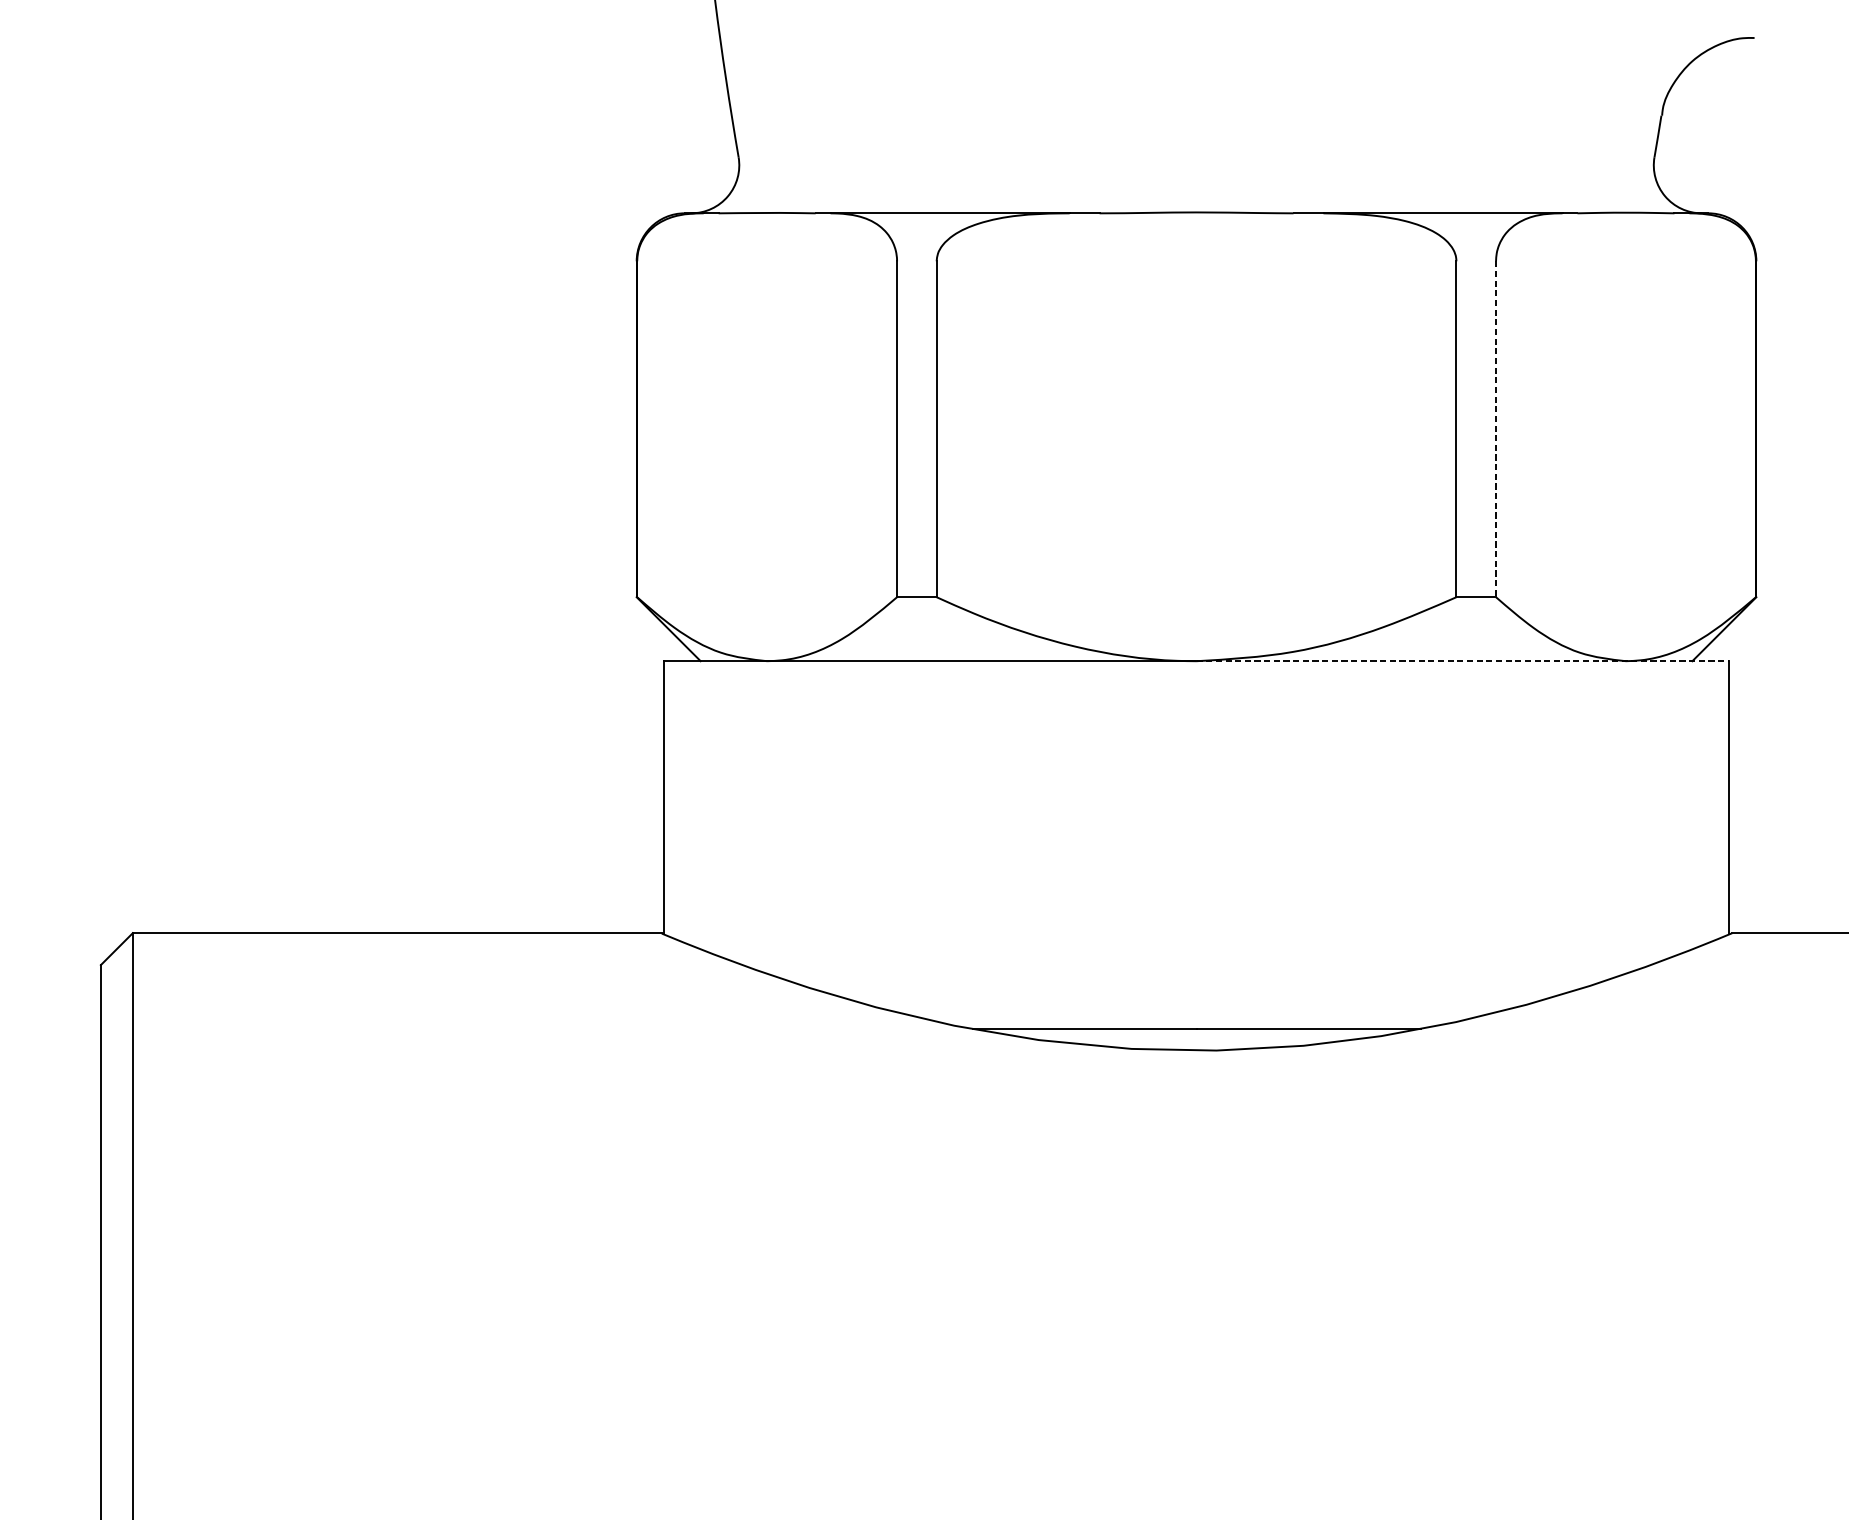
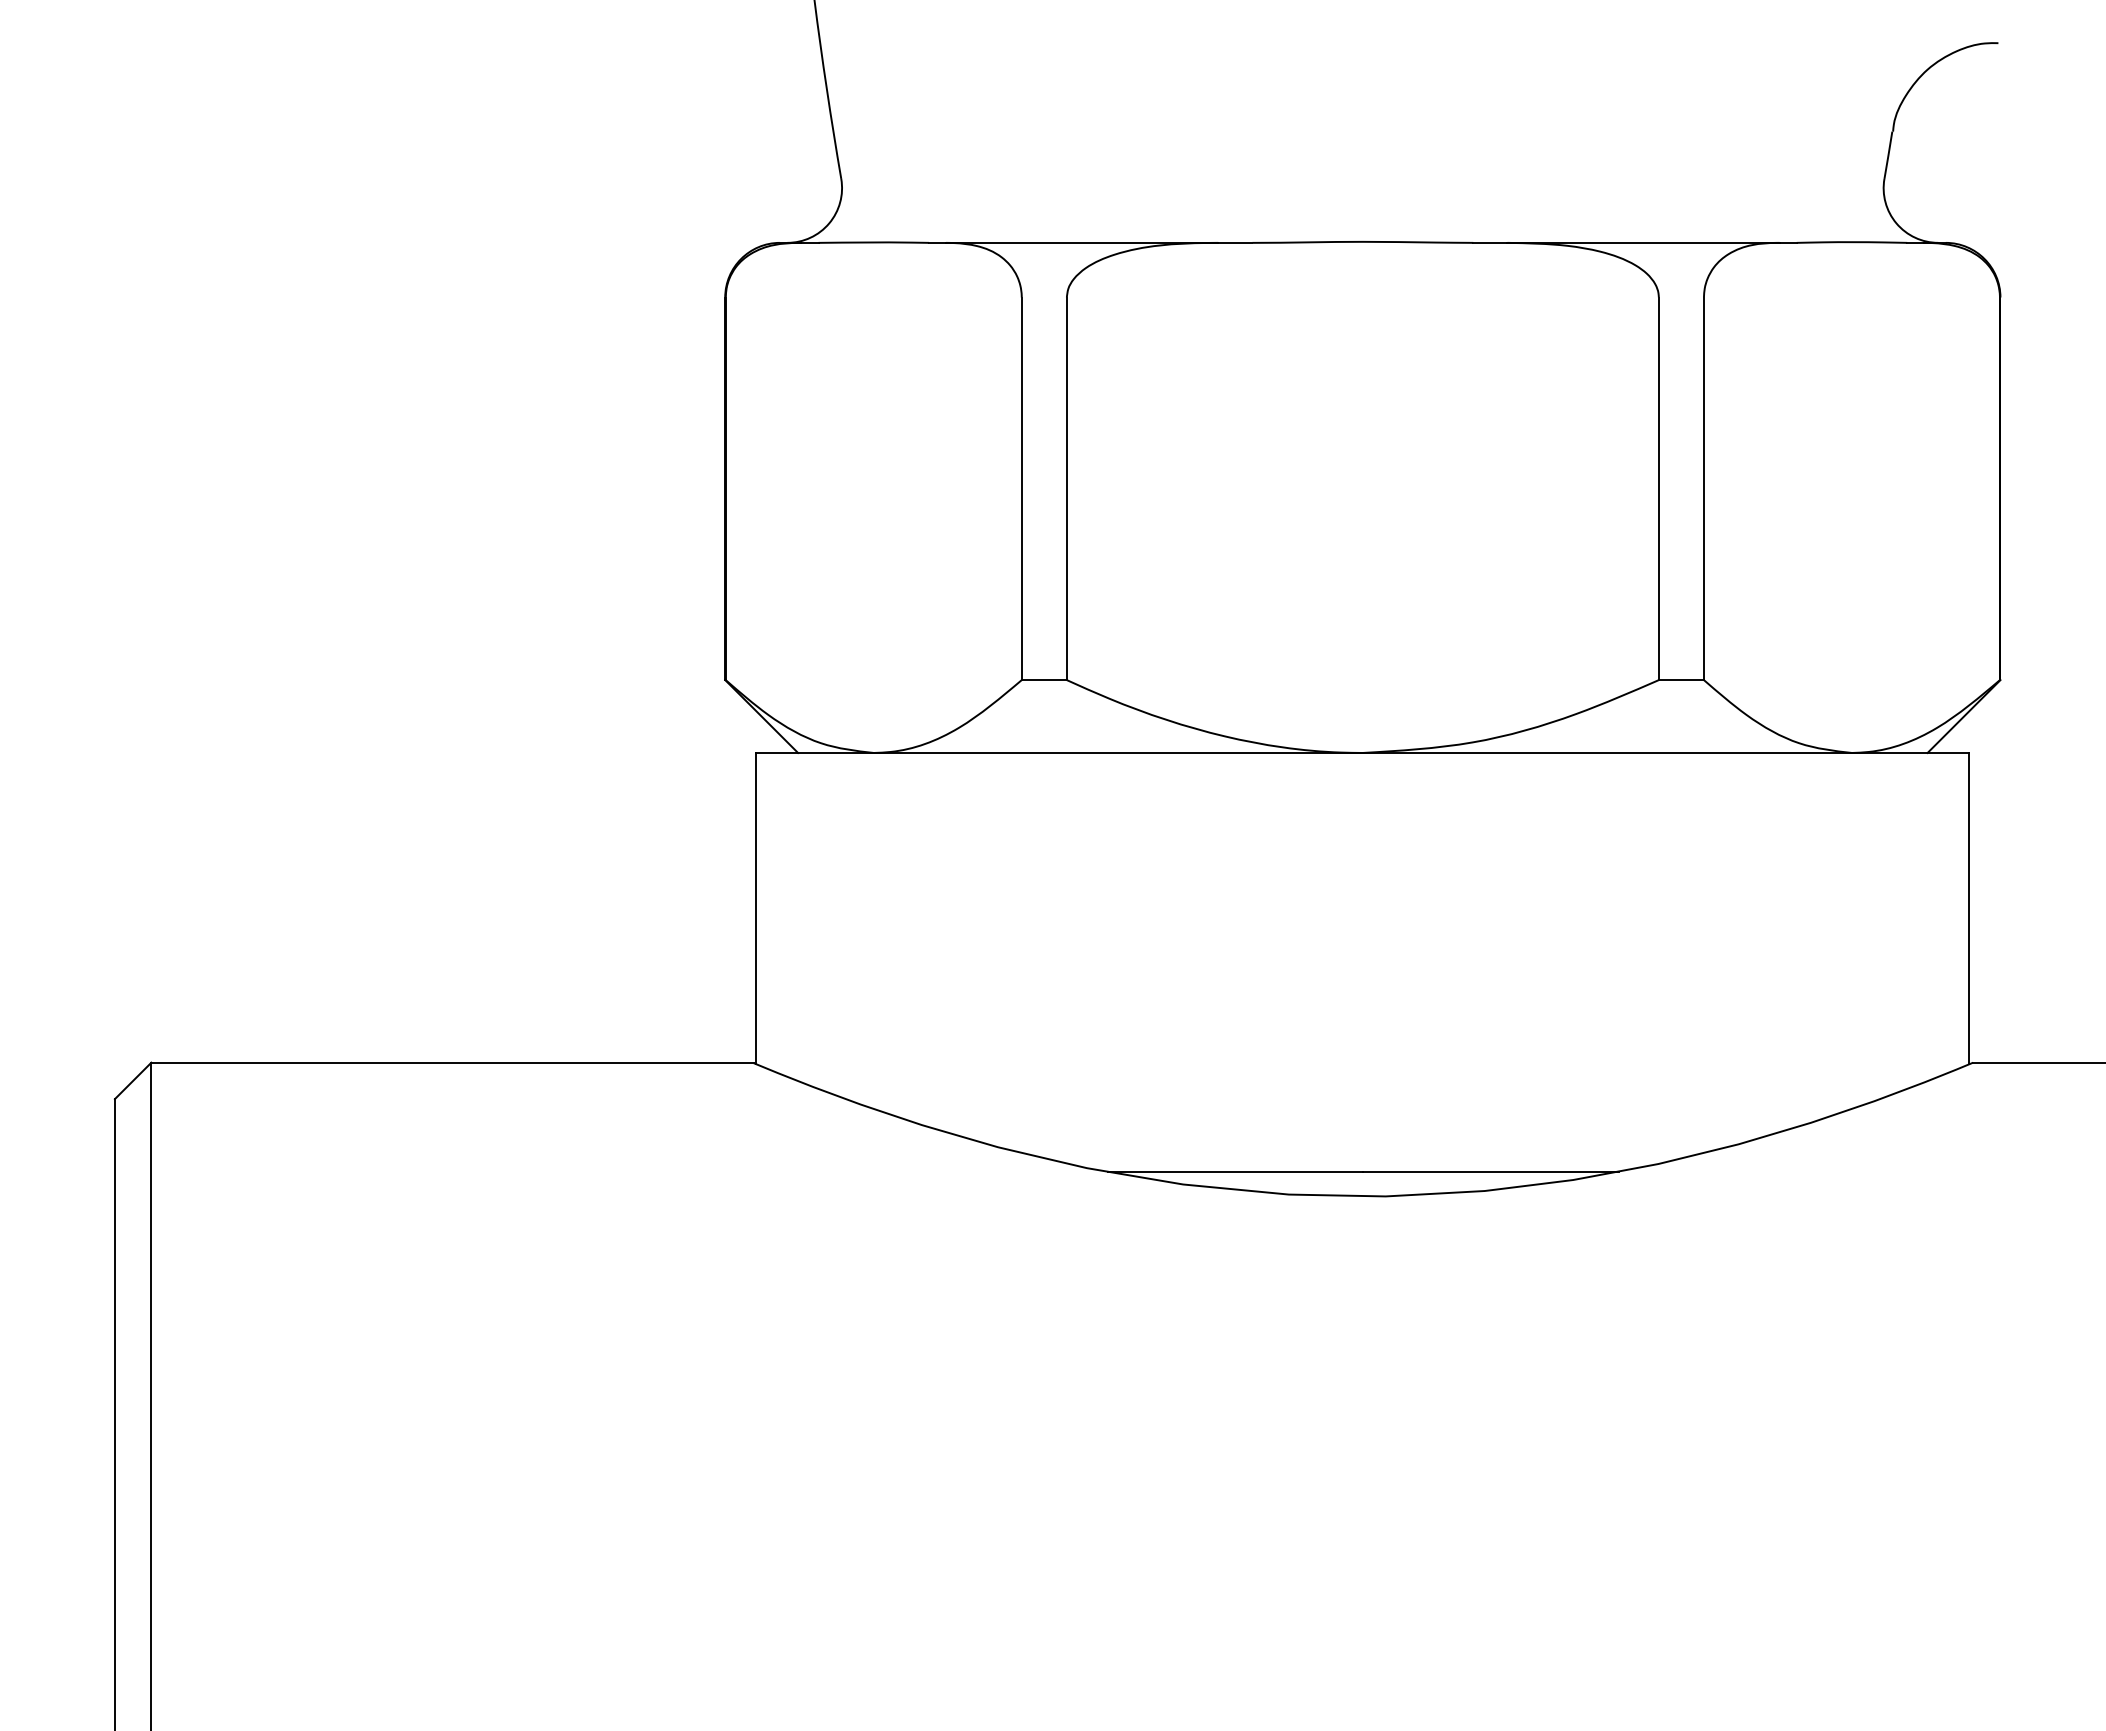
line: (1495, 429) -> (1703, 489), dashed -> solid
line: (1463, 660) -> (1666, 752), dashed -> solid

